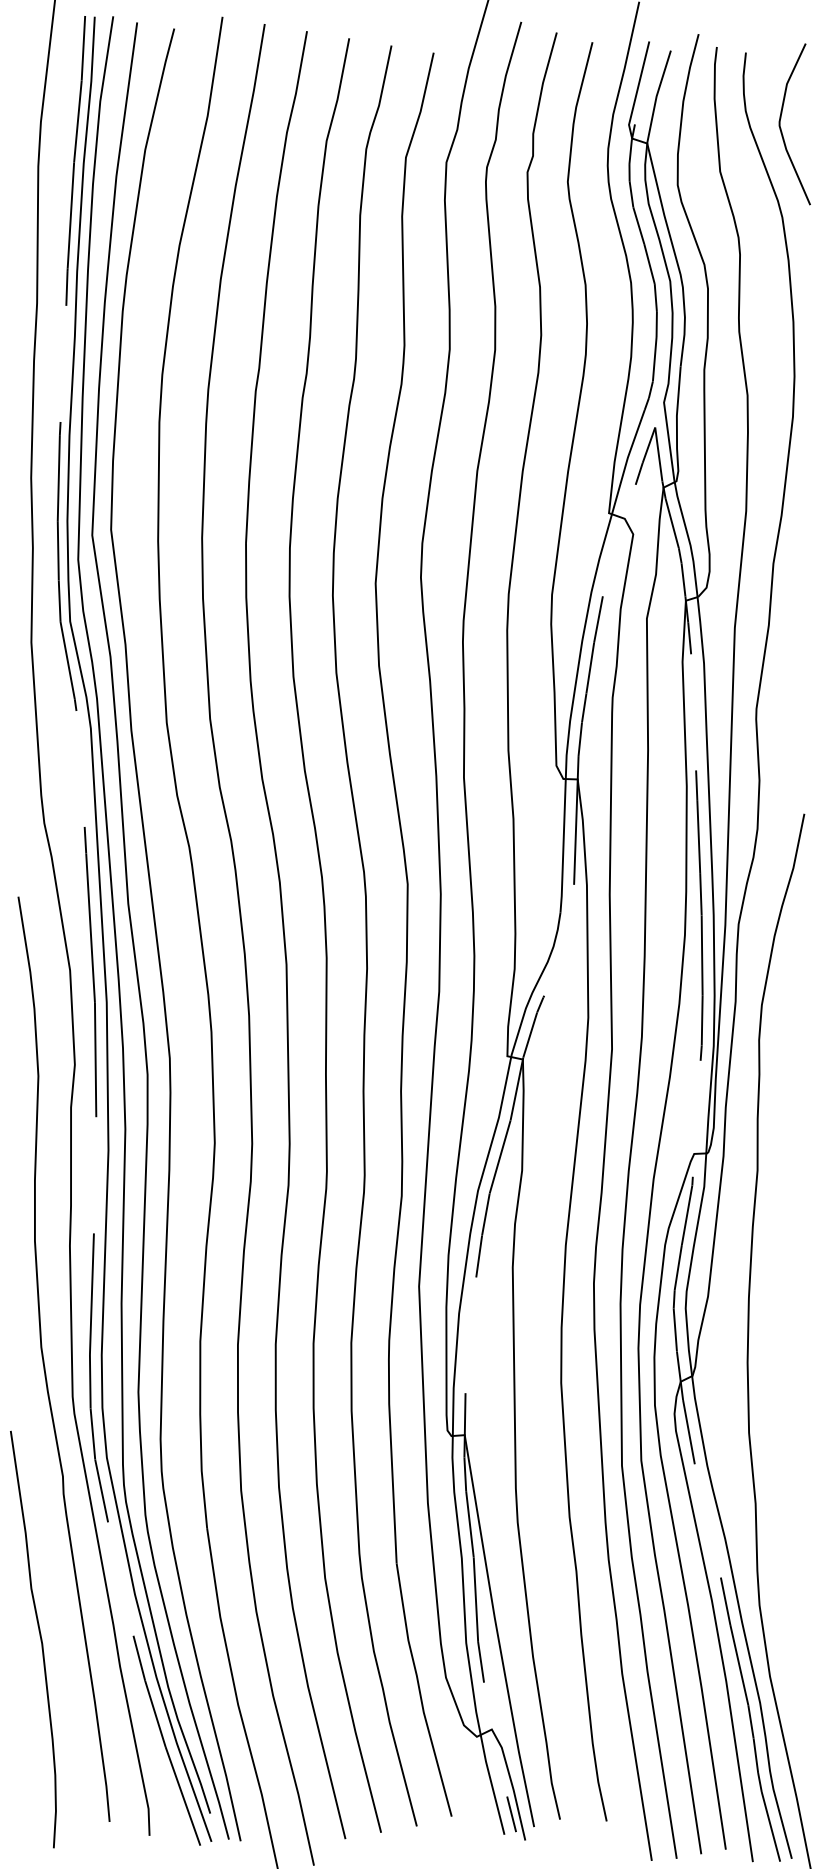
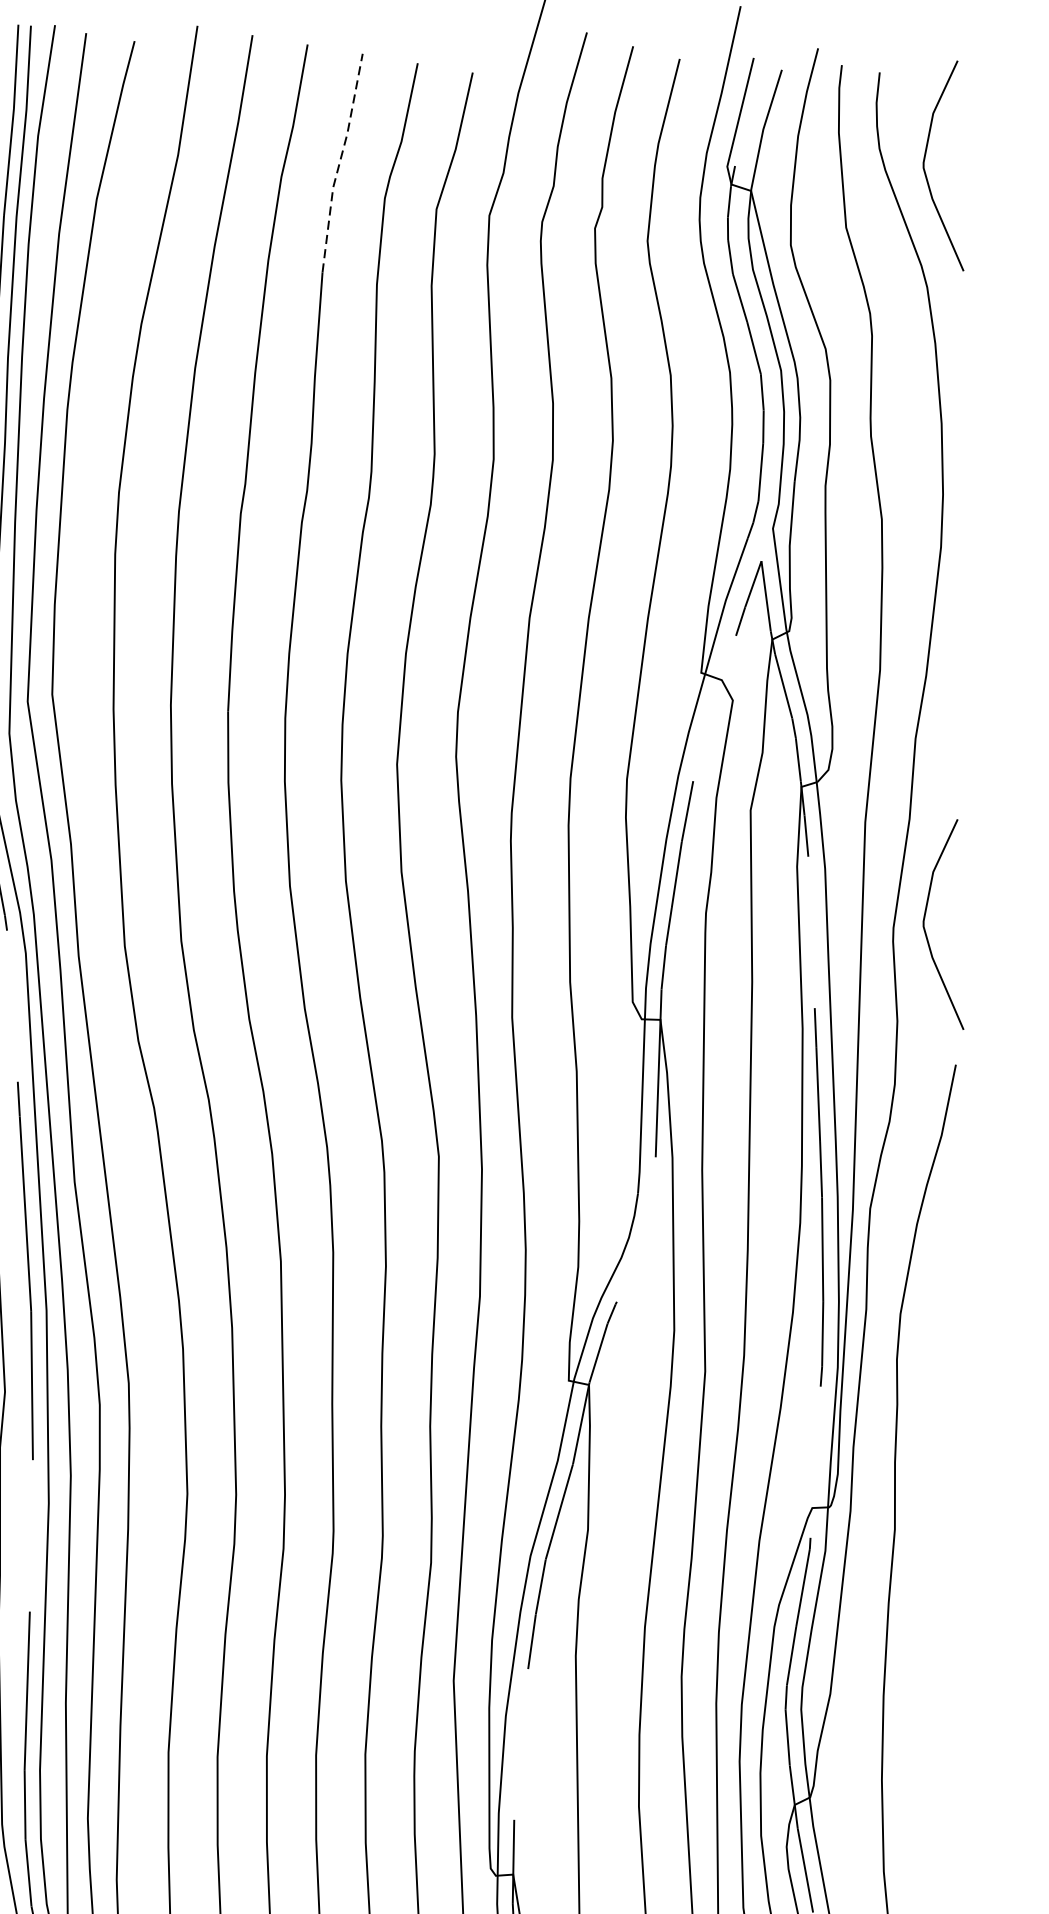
line: (331, 121) -> (339, 162), solid -> dashed
curve: (781, 710) -> (926, 930), added

